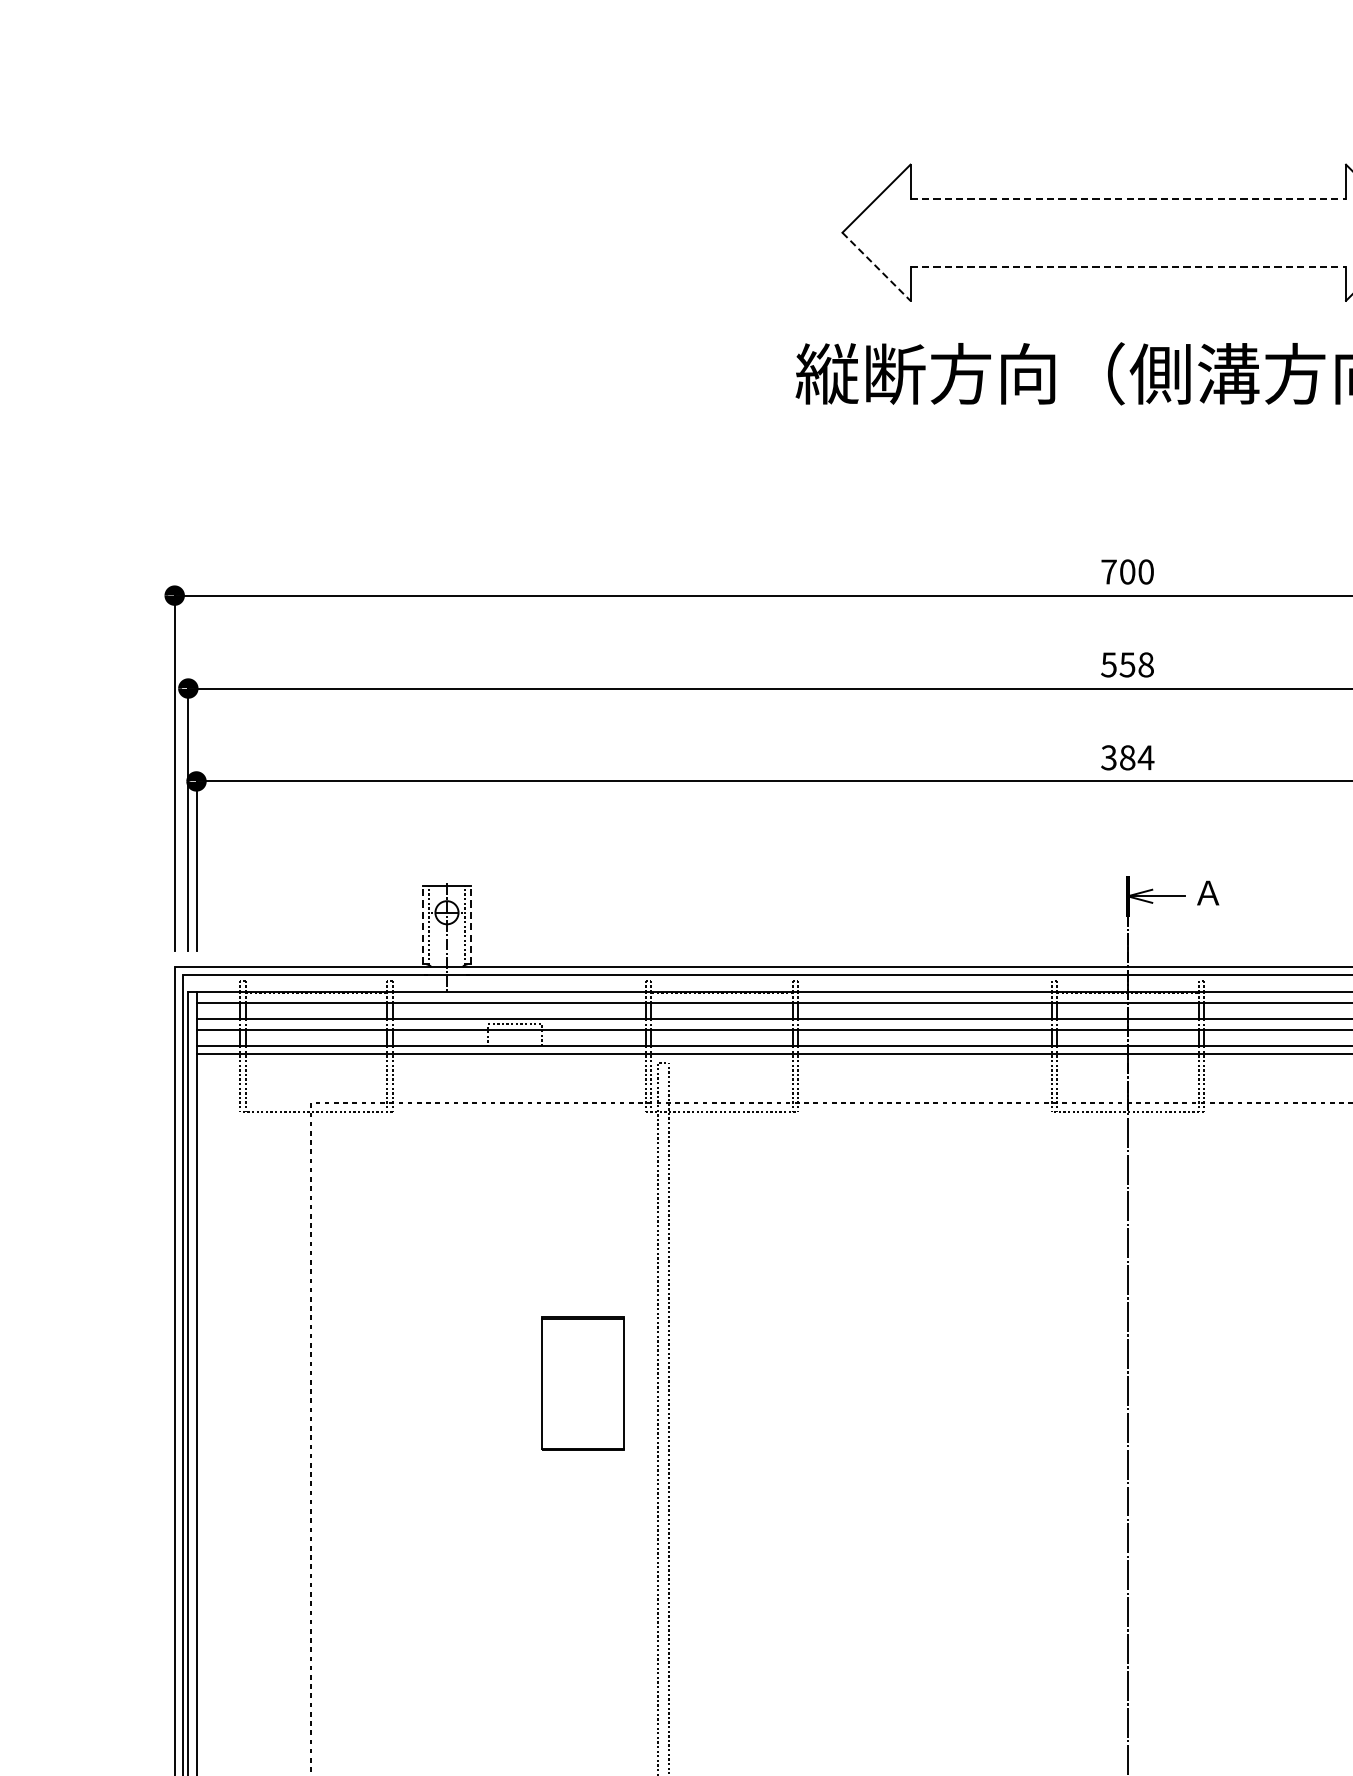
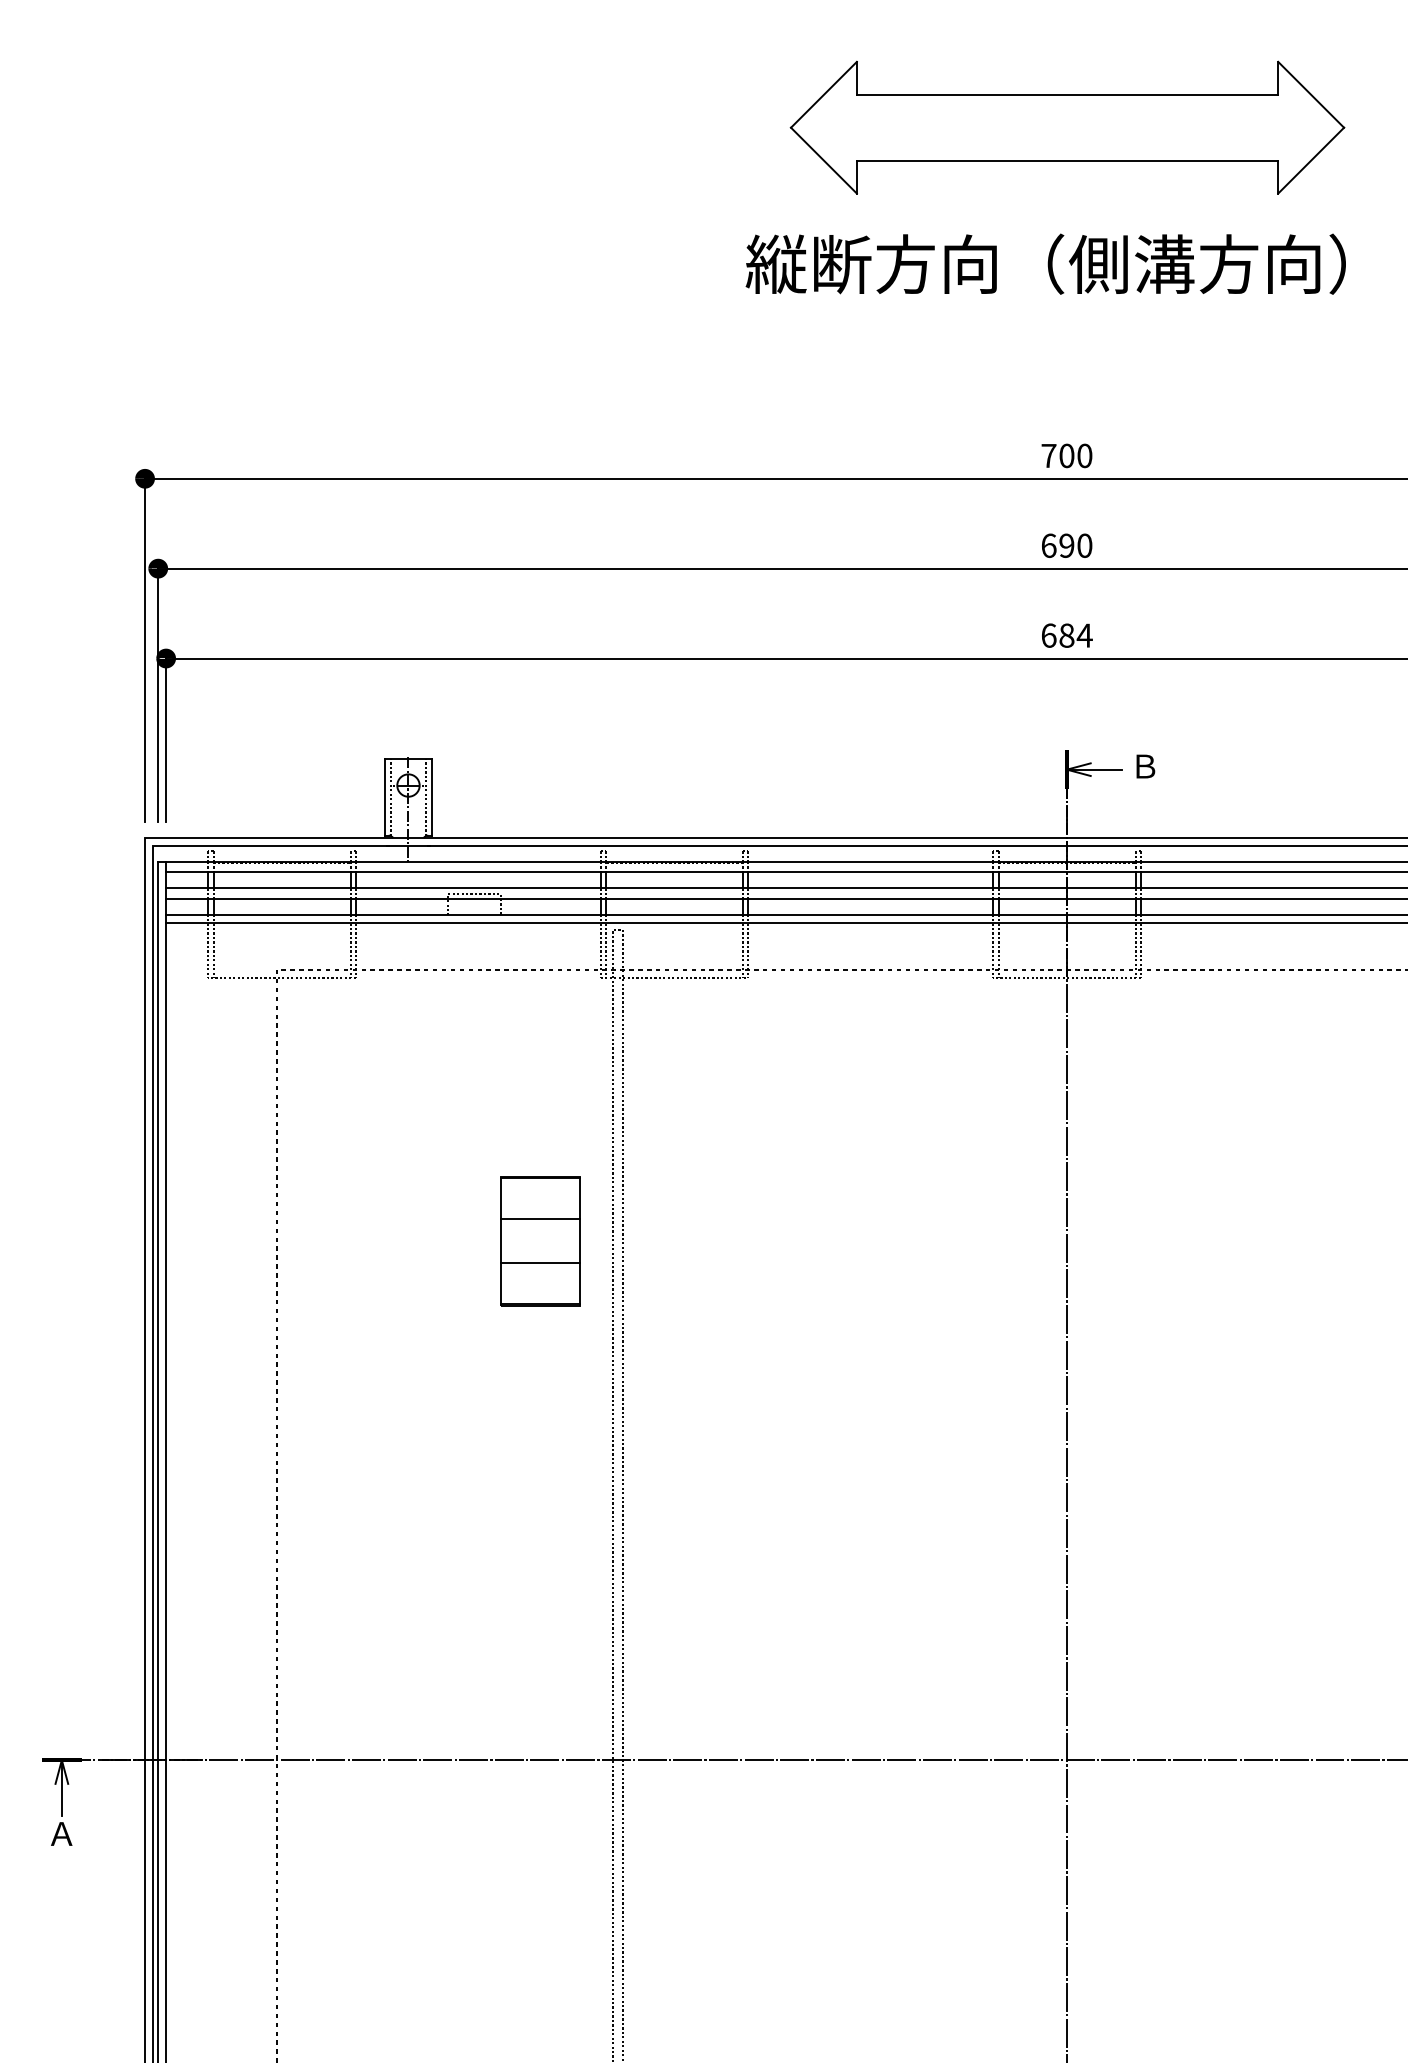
line: (1128, 198) -> (1067, 94), dashed -> solid
line: (876, 266) -> (823, 160), dashed -> solid
line: (1128, 266) -> (1067, 160), dashed -> solid
text: (1127, 664) -> (1066, 545), 558 -> 690
text: (1108, 757) -> (1048, 635), 384 -> 684
text: (1207, 893) -> (1144, 766), Ａ -> Ｂ
line: (423, 924) -> (385, 796), dashed -> solid
line: (470, 924) -> (431, 796), dashed -> solid
line: (582, 1361) -> (539, 1219), added
line: (582, 1406) -> (539, 1263), added

